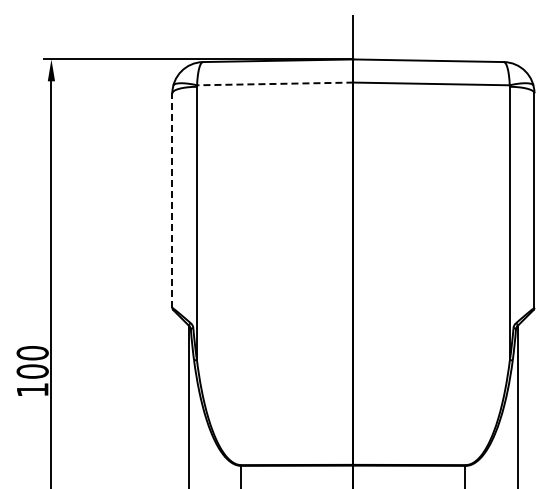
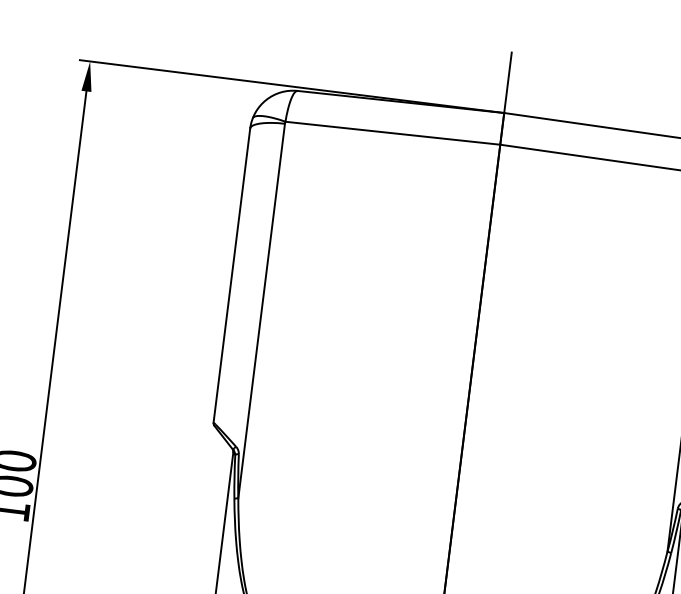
line: (274, 83) -> (391, 132), dashed -> solid
line: (172, 200) -> (232, 275), dashed -> solid

